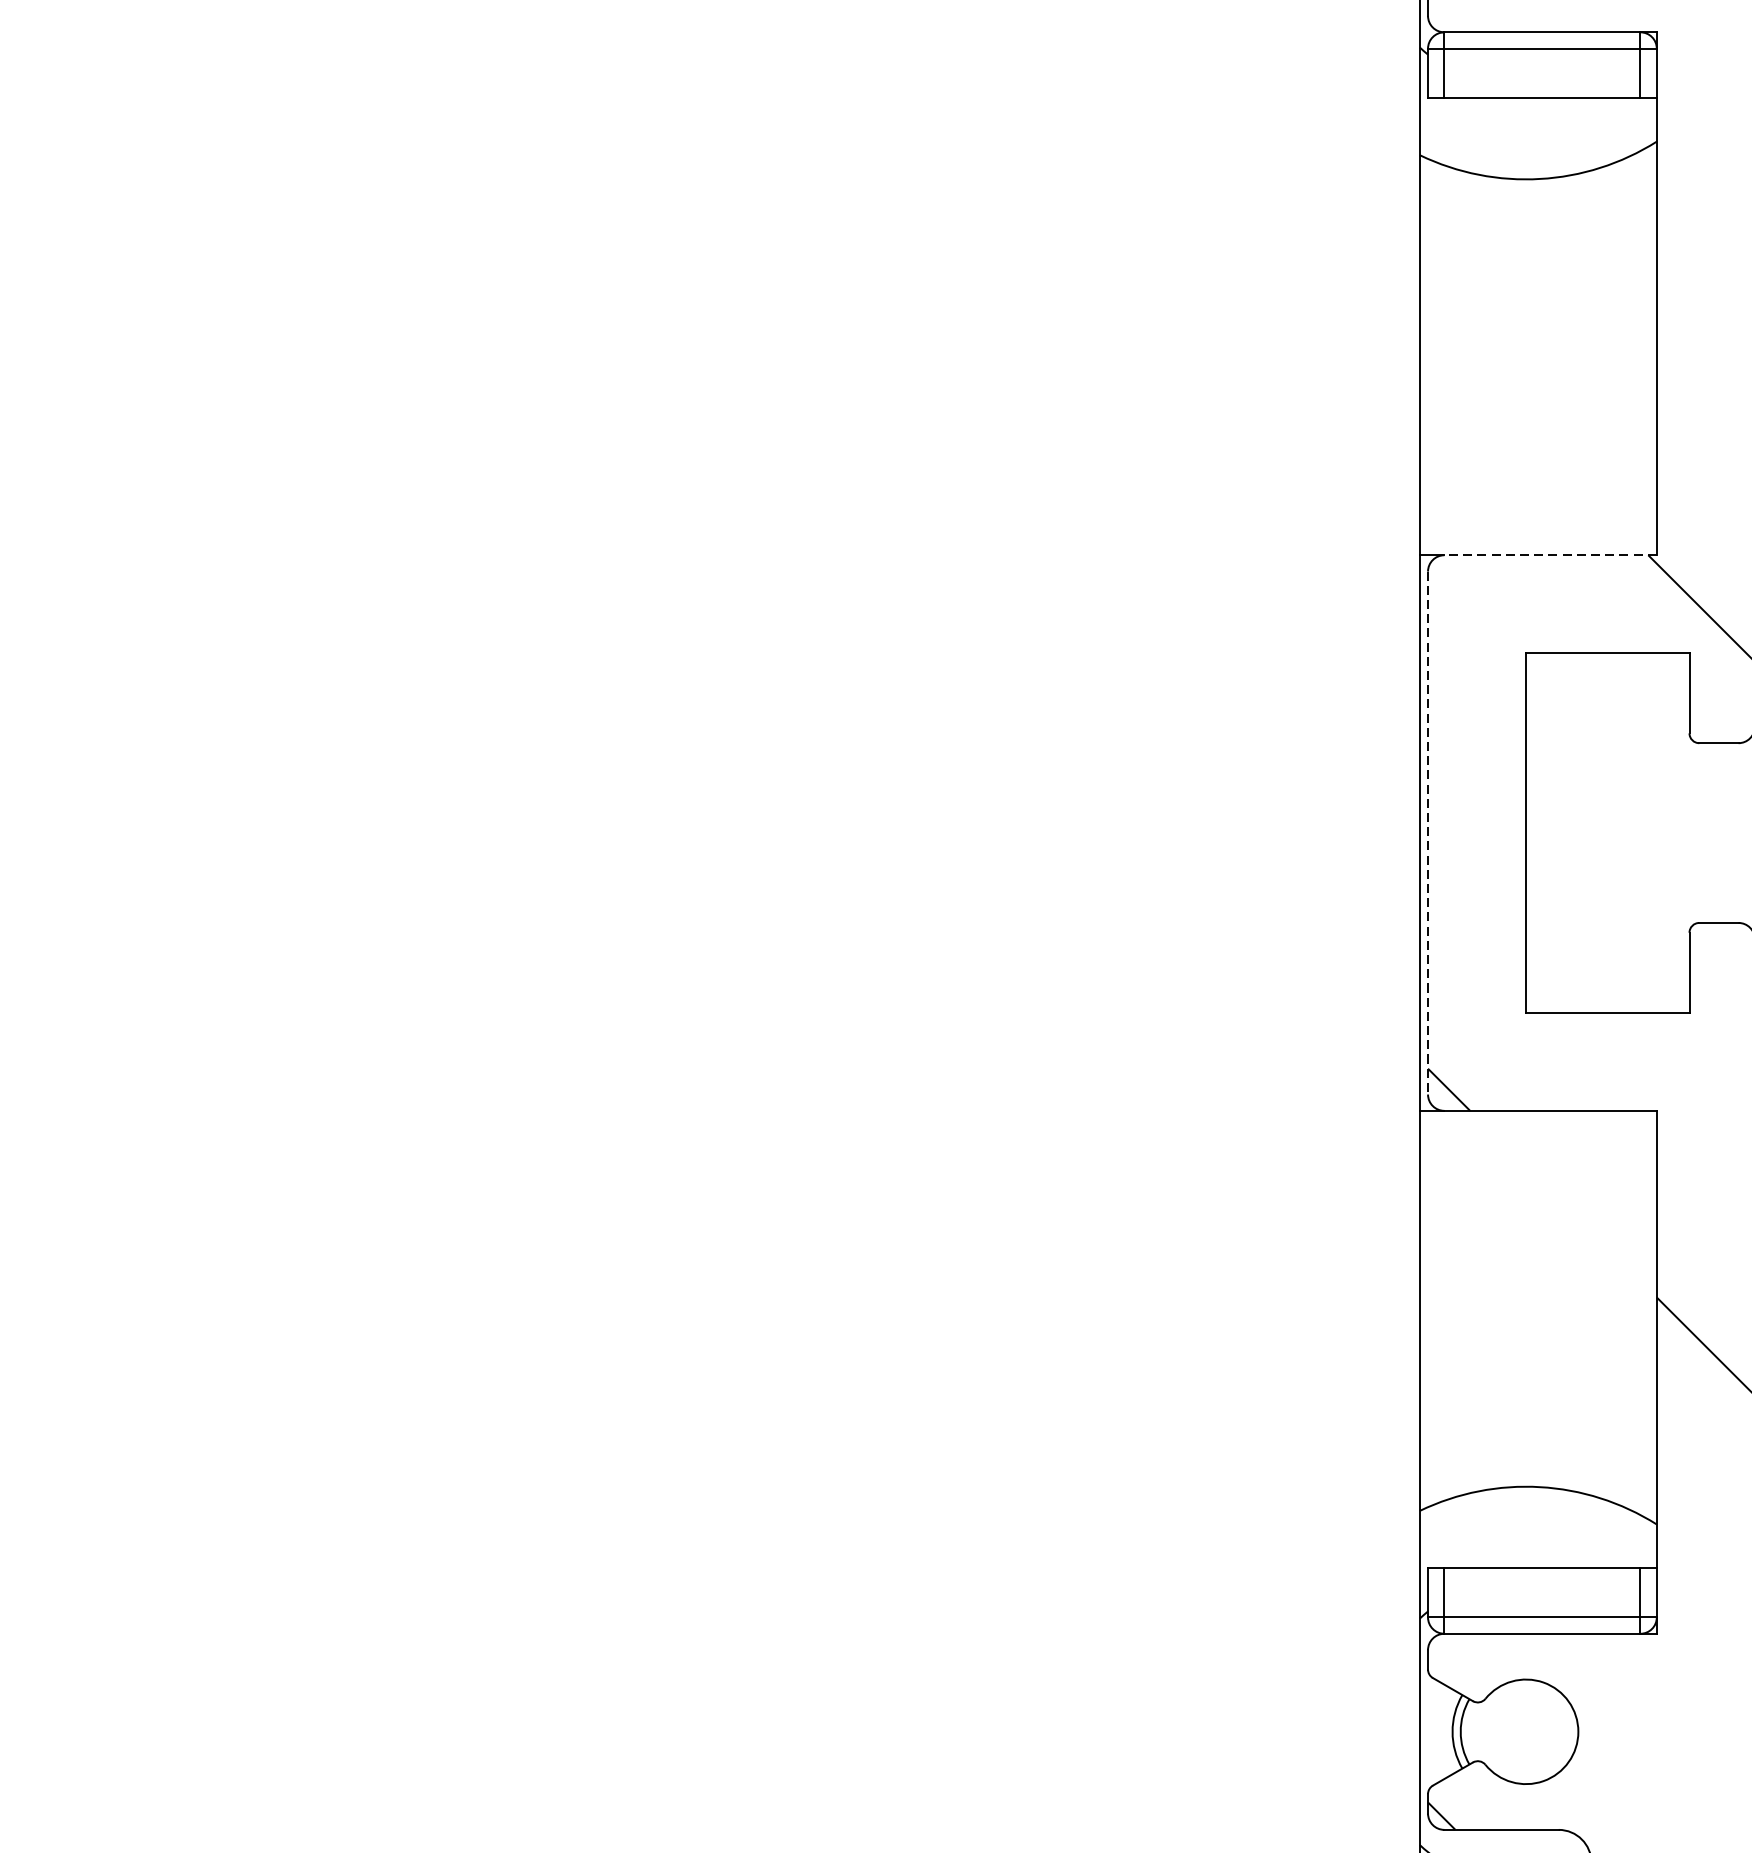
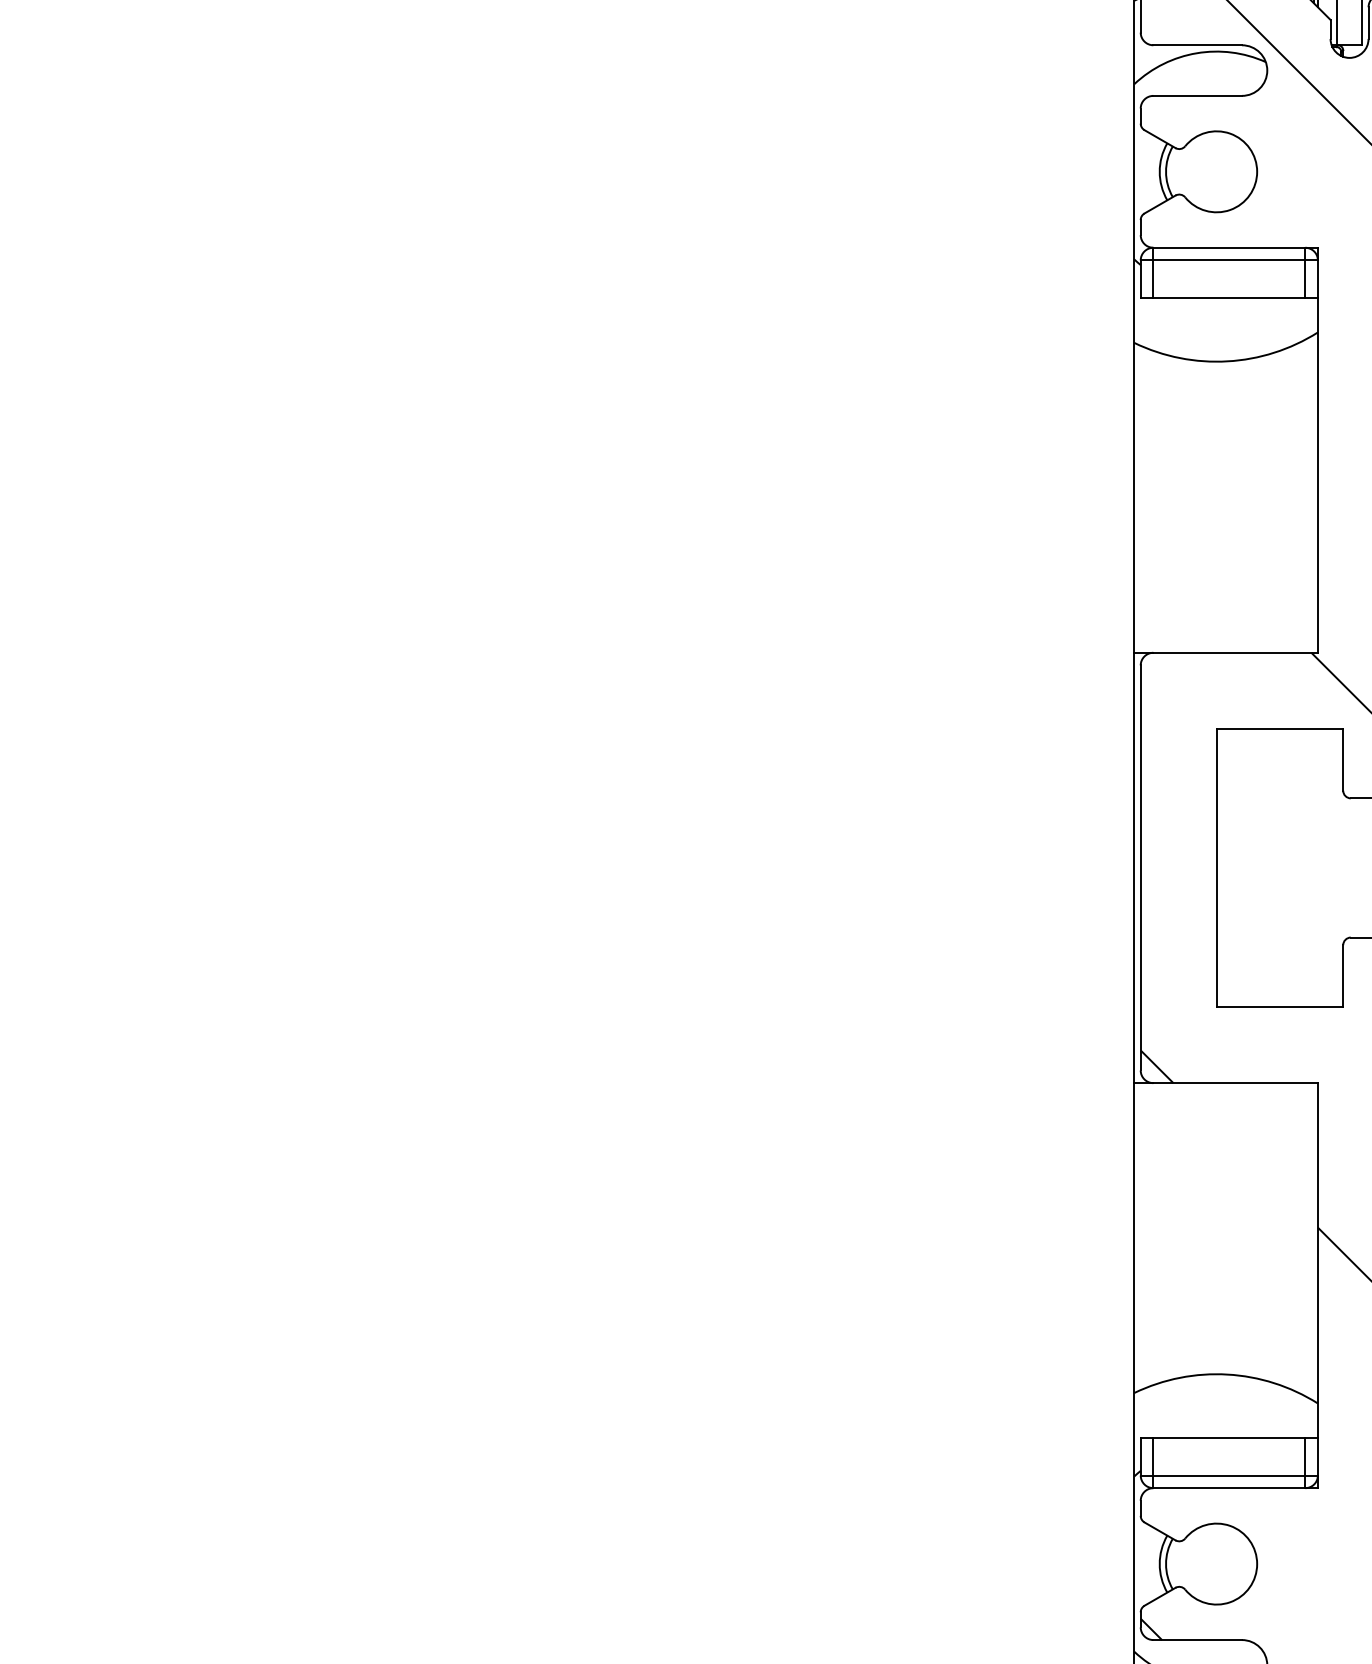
line: (1550, 554) -> (1235, 652), dashed -> solid
line: (1427, 832) -> (1140, 867), dashed -> solid

